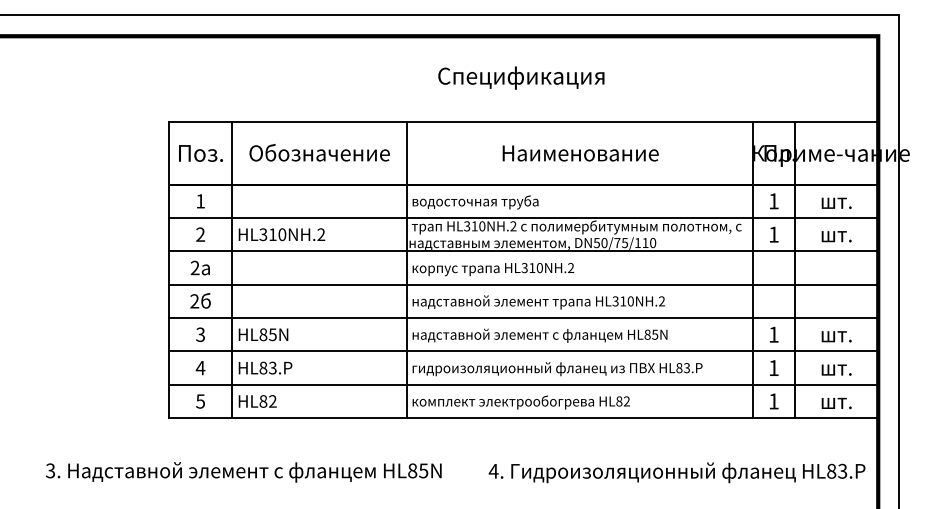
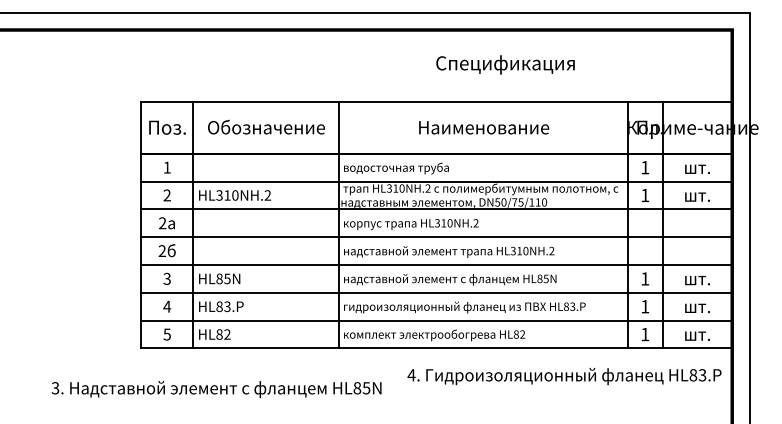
text: (521, 77) -> (505, 64), moved
text: (243, 472) -> (216, 389), moved
text: (676, 472) -> (564, 376), moved

